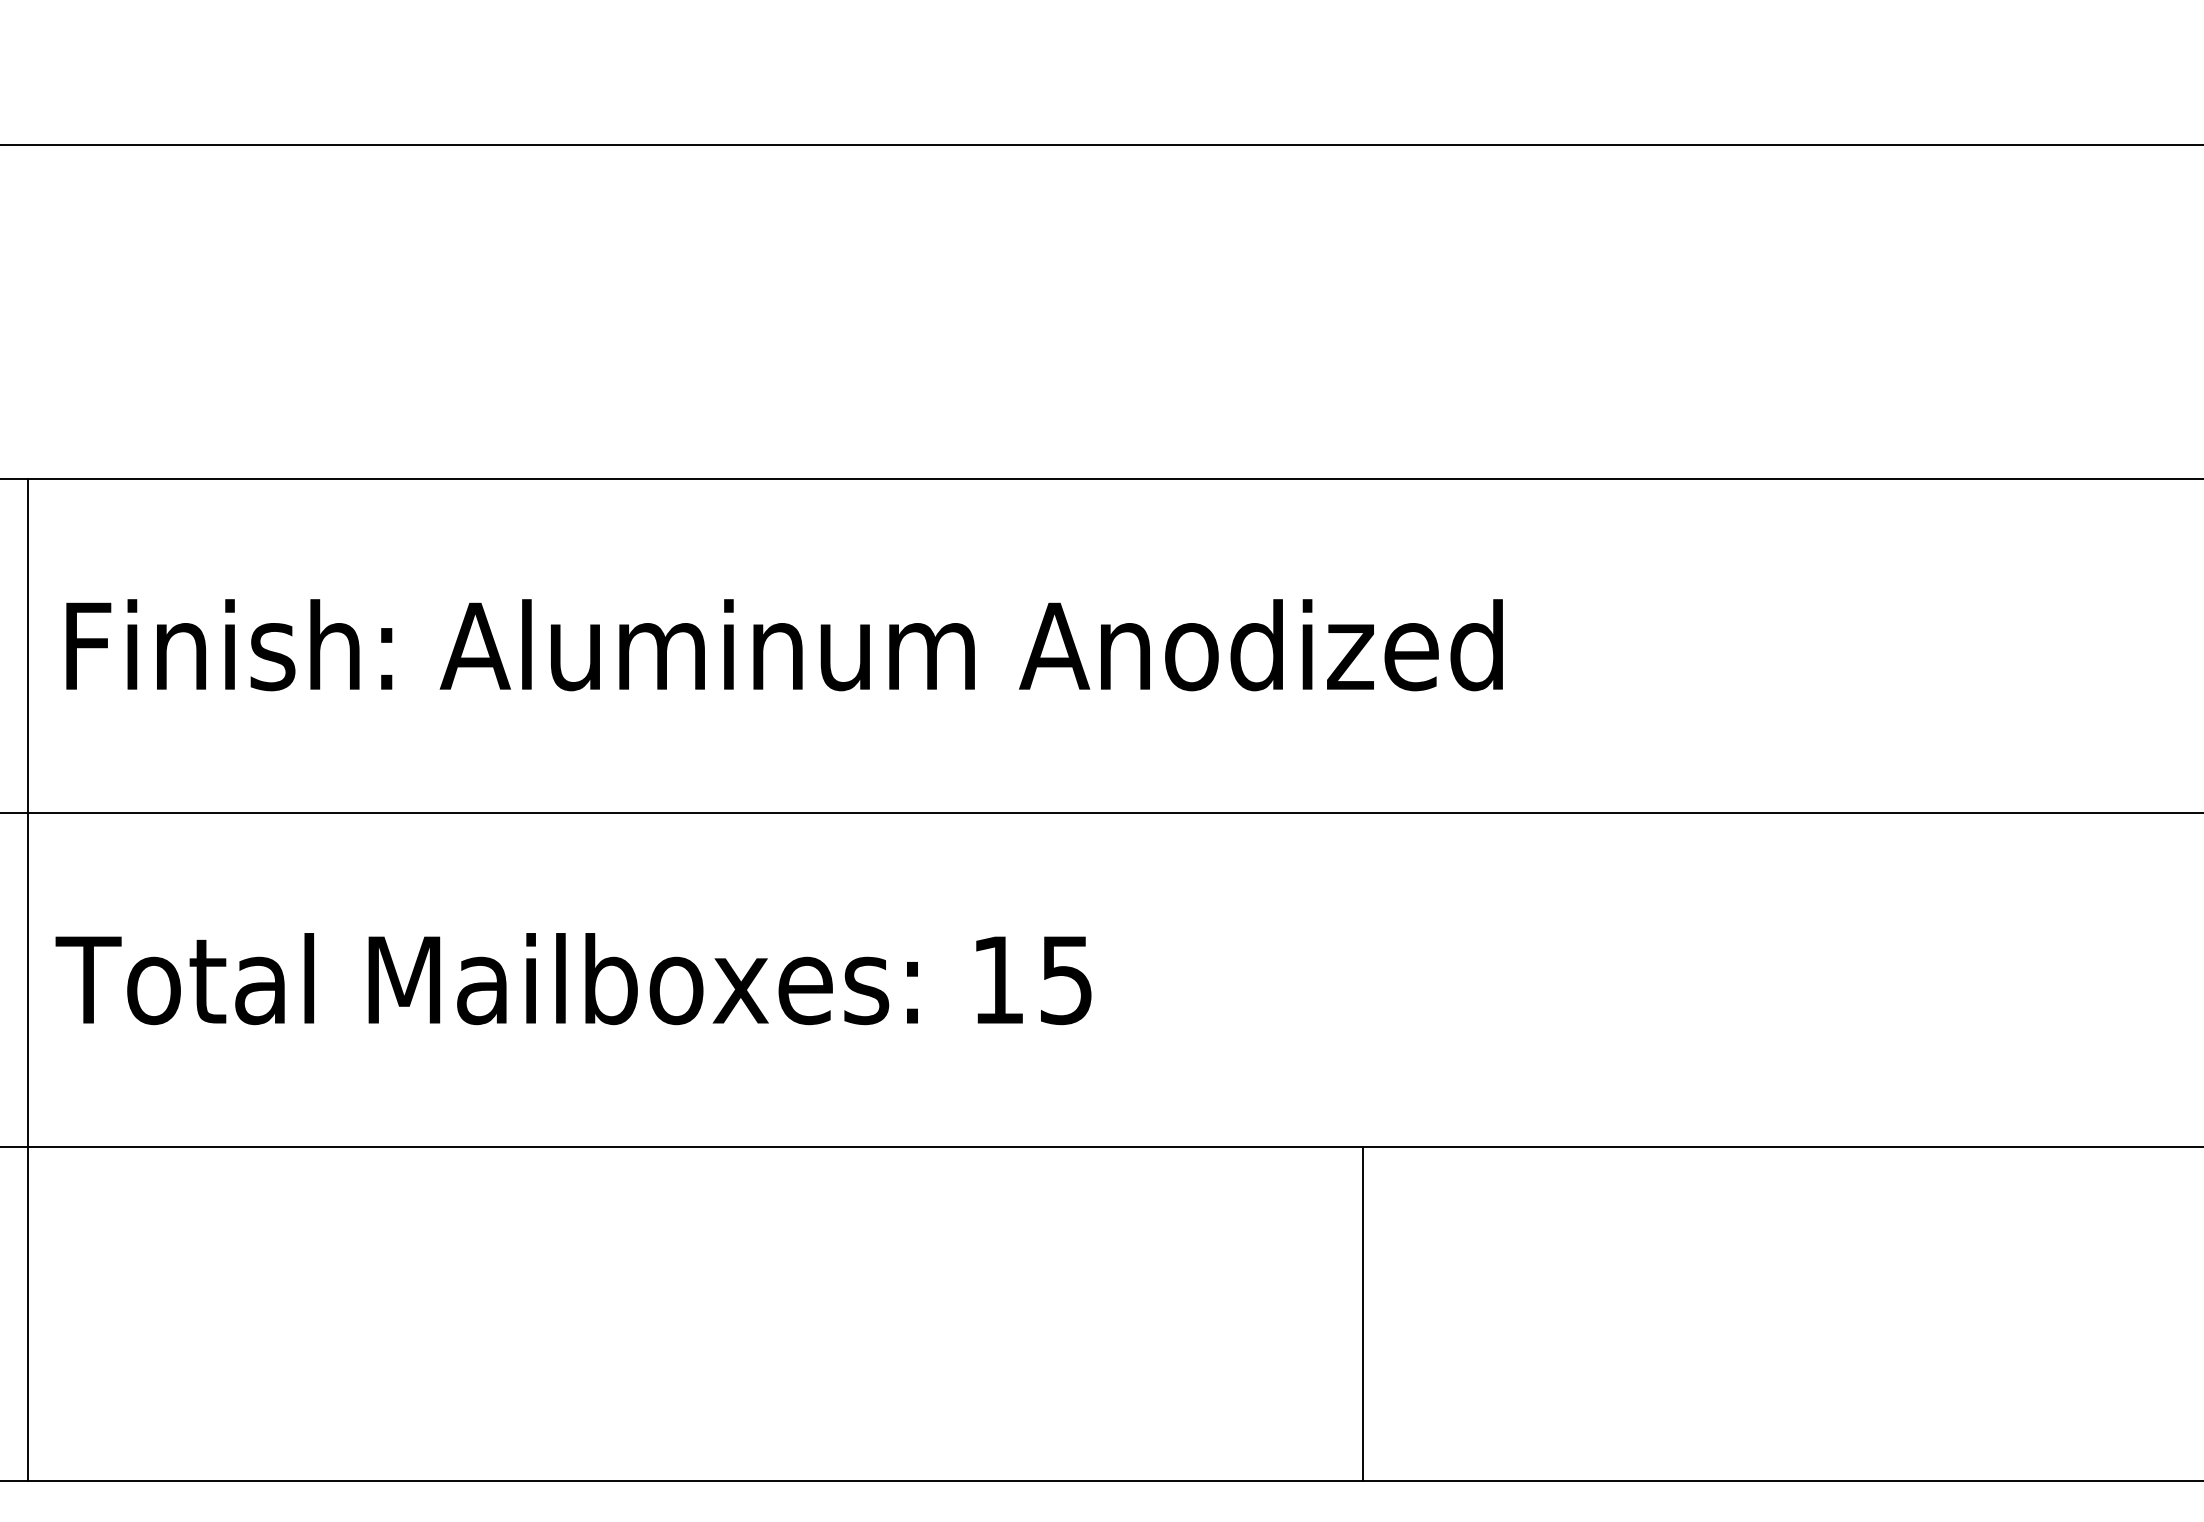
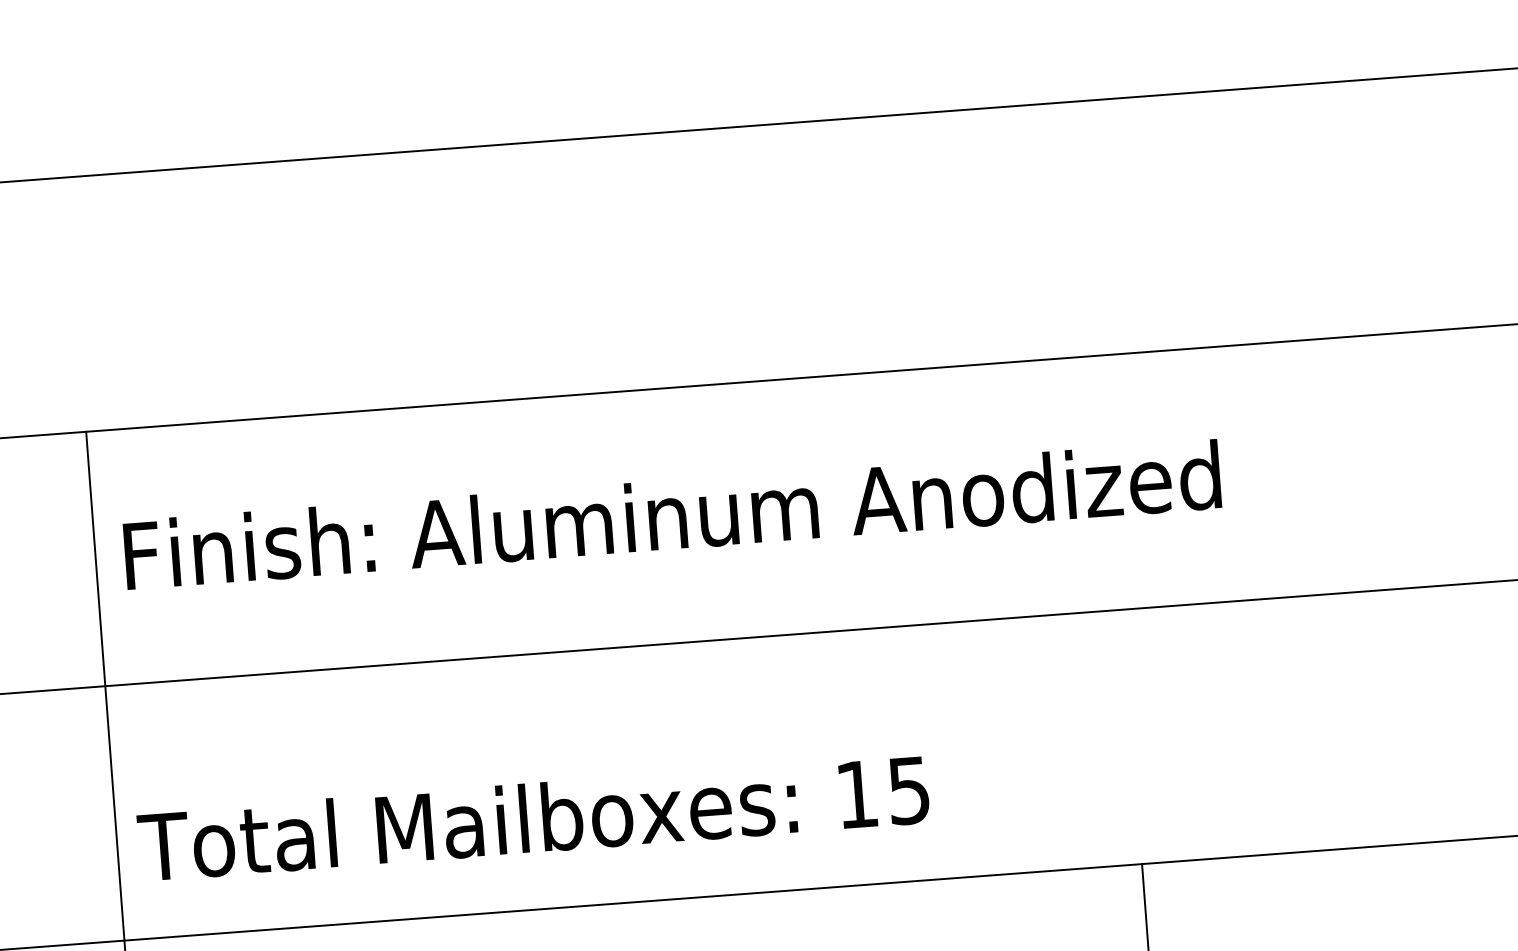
text: (573, 979) -> (533, 818), moved

